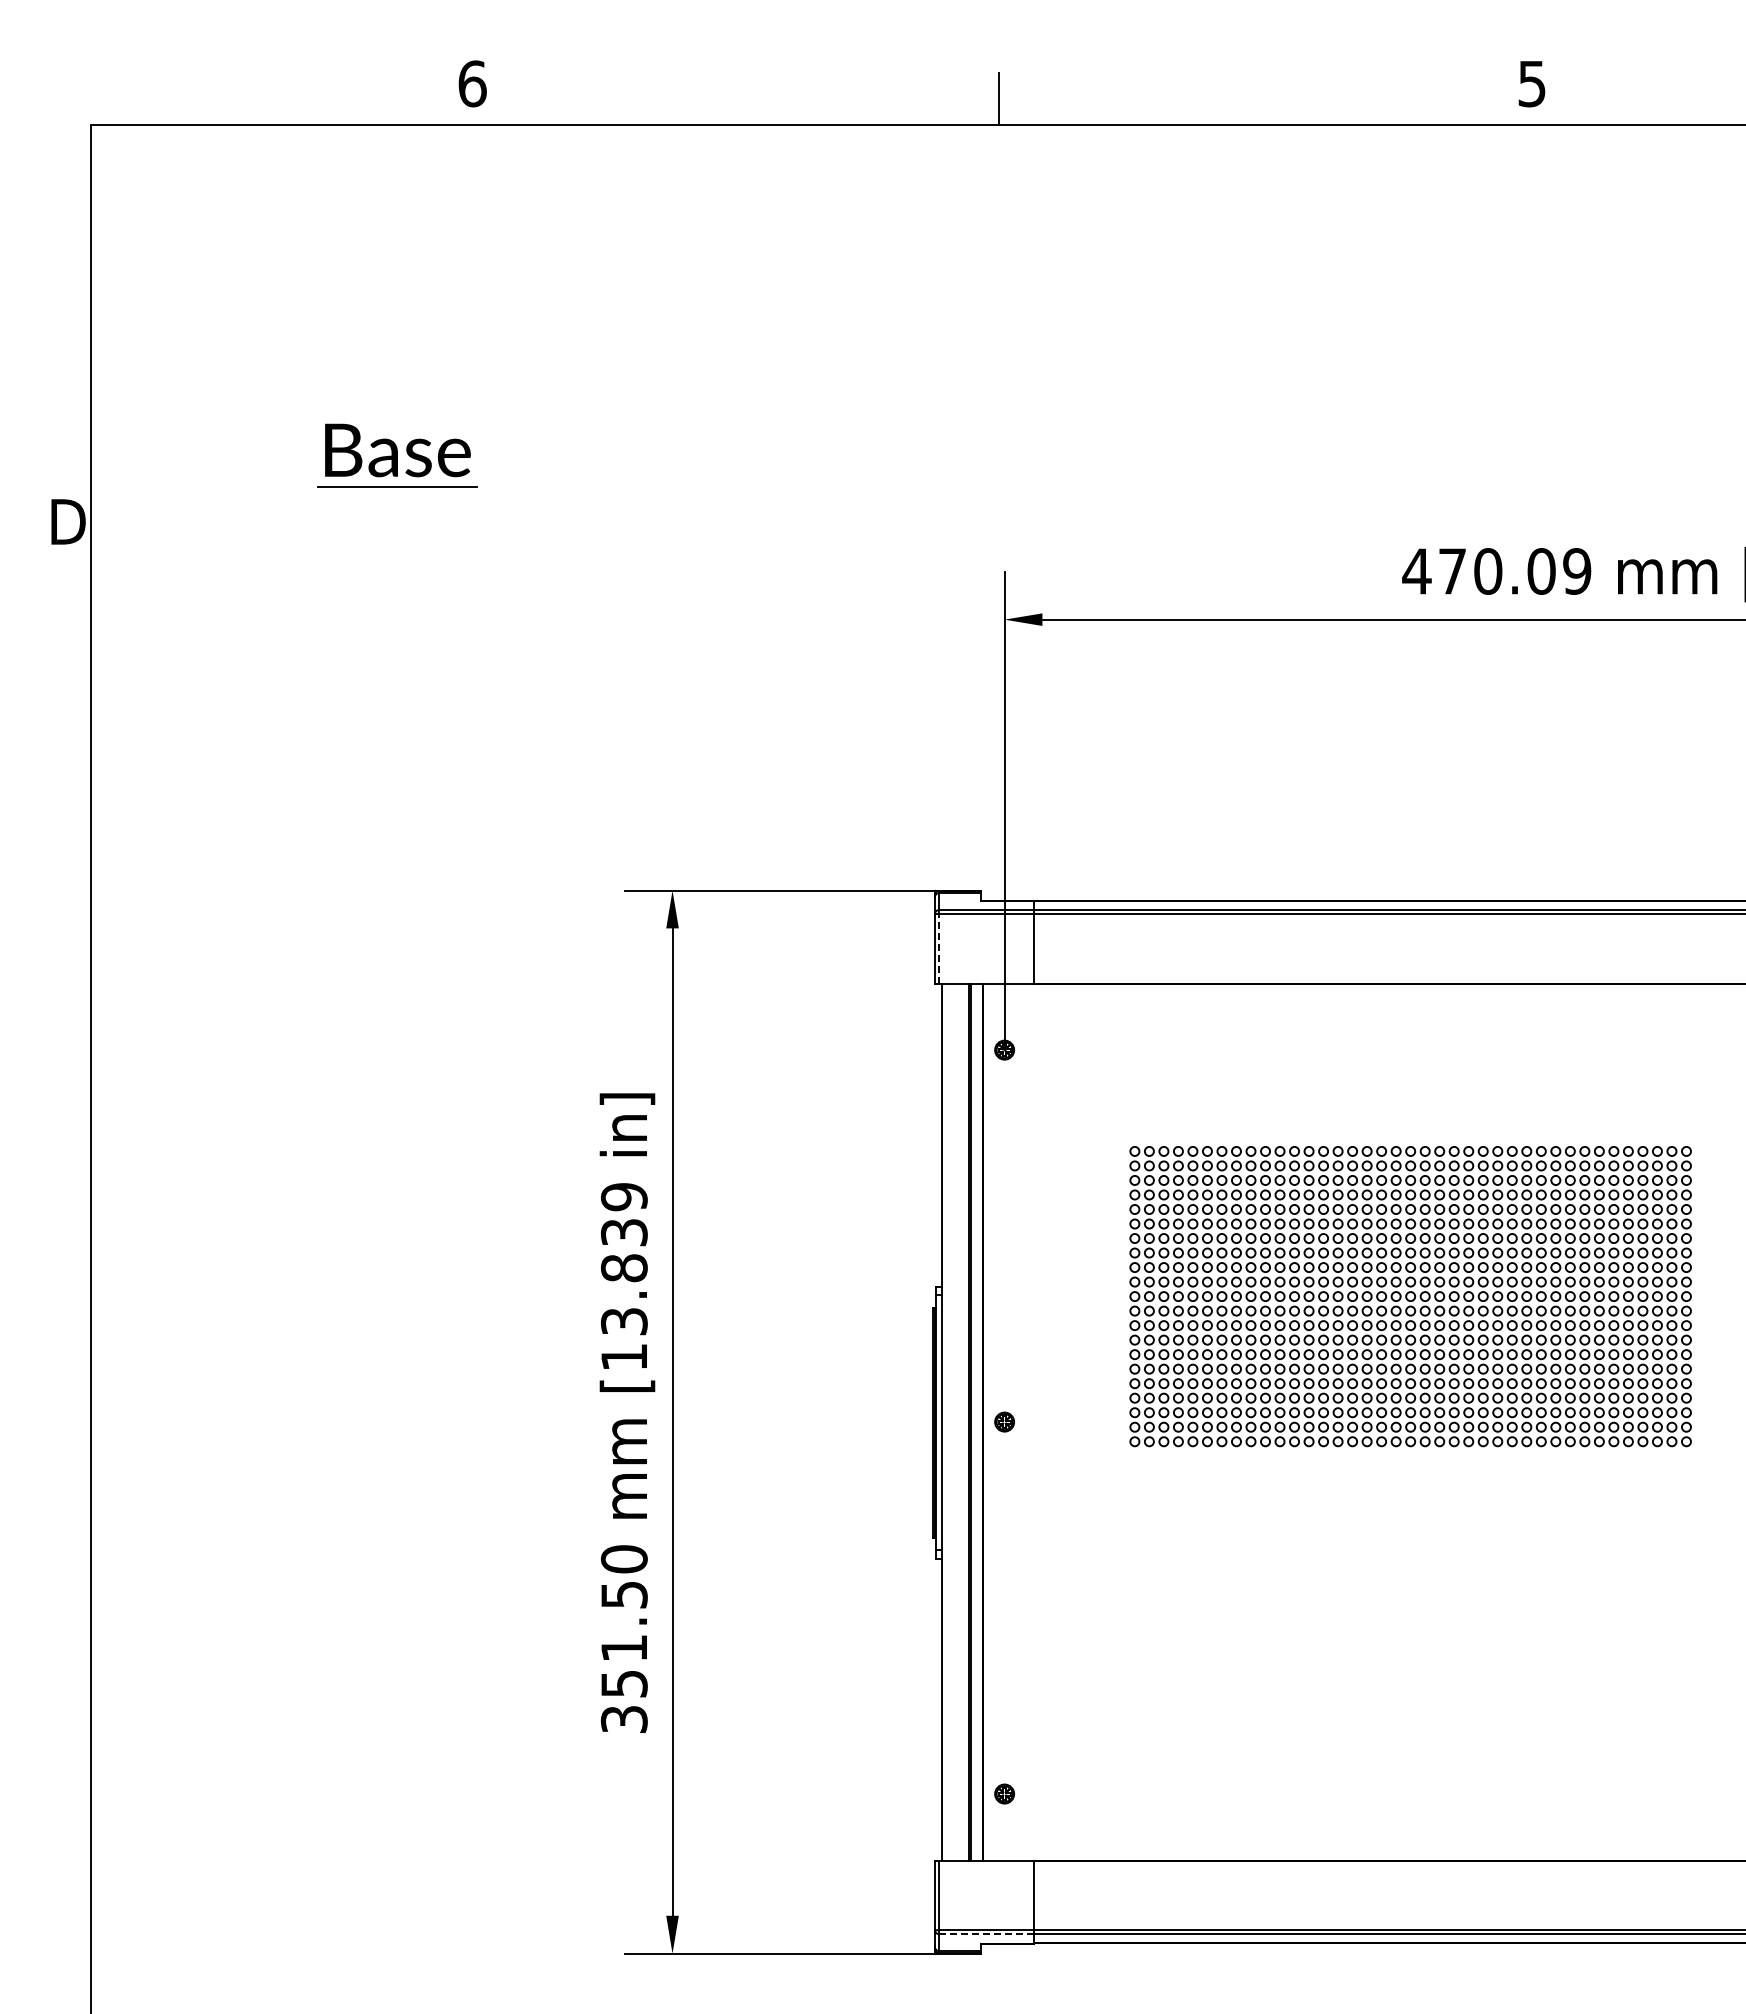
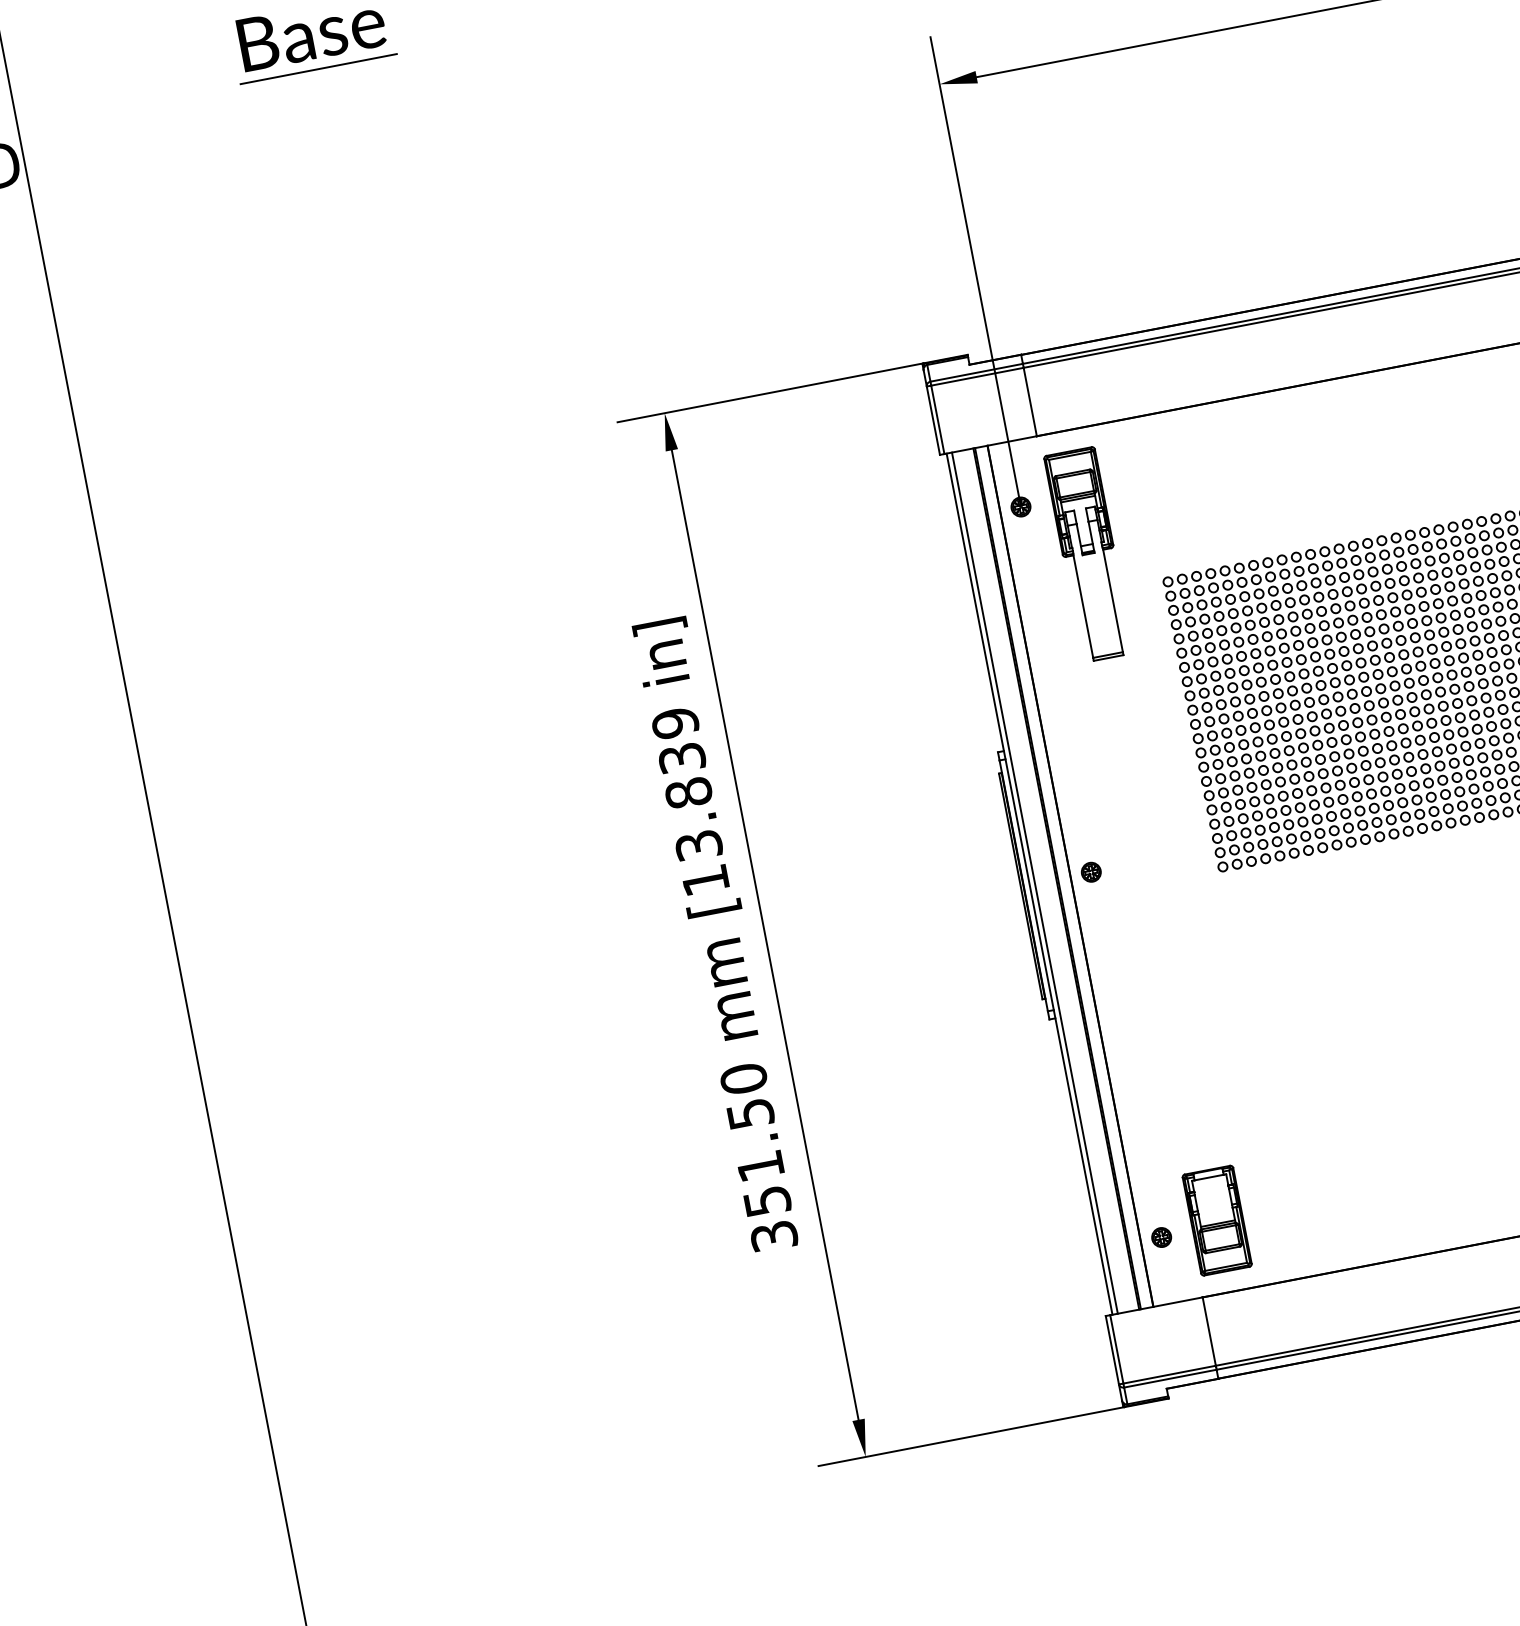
line: (939, 948) -> (937, 419), dashed -> solid
part: (1062, 1109) -> (1089, 554), added
line: (947, 1421) -> (1035, 882), added
part: (1062, 1787) -> (1217, 1220), added
line: (986, 1934) -> (1170, 1378), dashed -> solid

